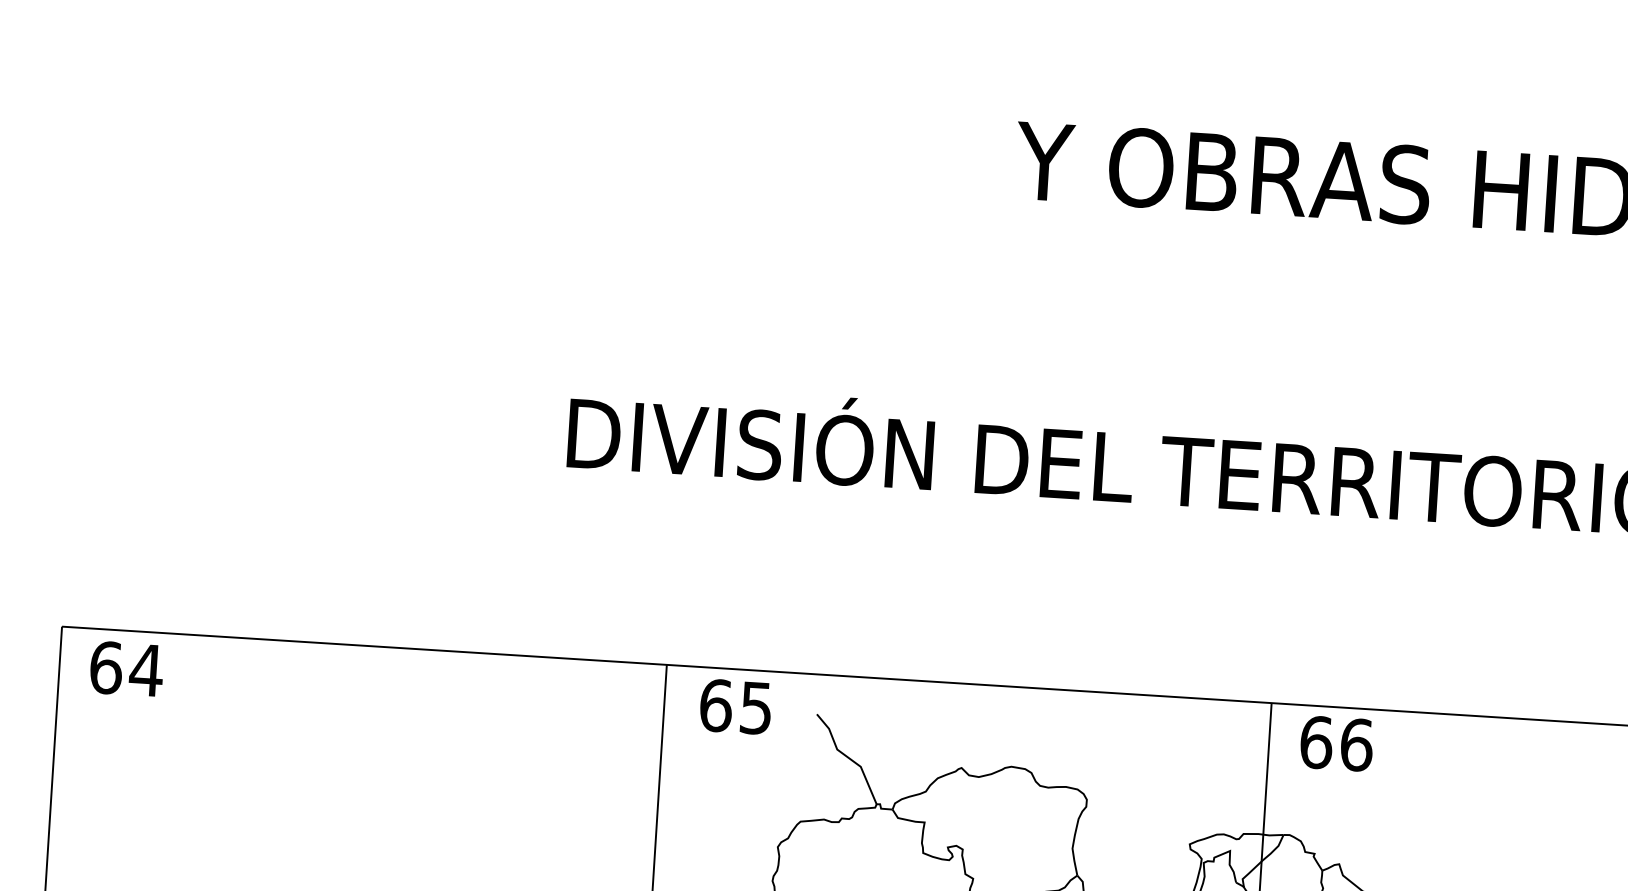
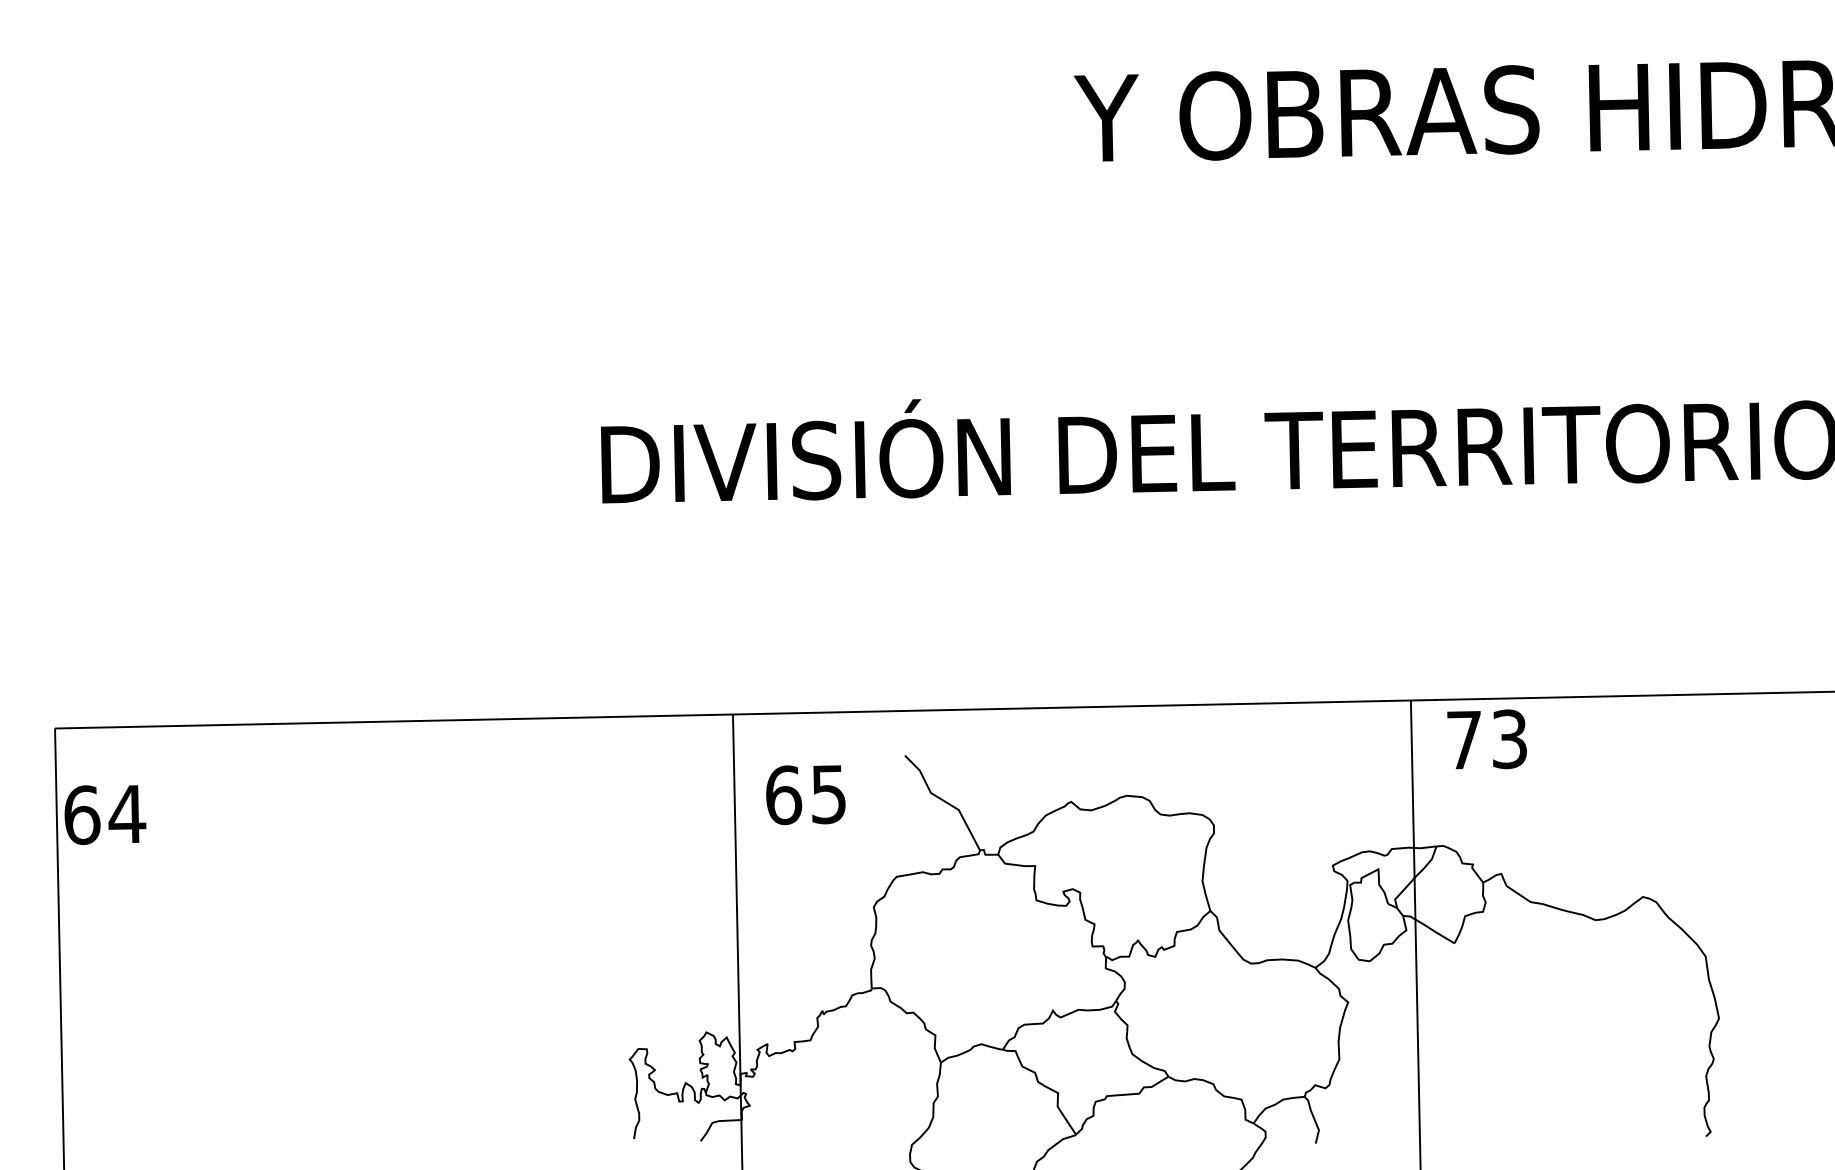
text: (127, 668) -> (105, 814), moved
text: (735, 707) -> (805, 795), moved
text: (1336, 743) -> (1487, 739), 66 -> 73

